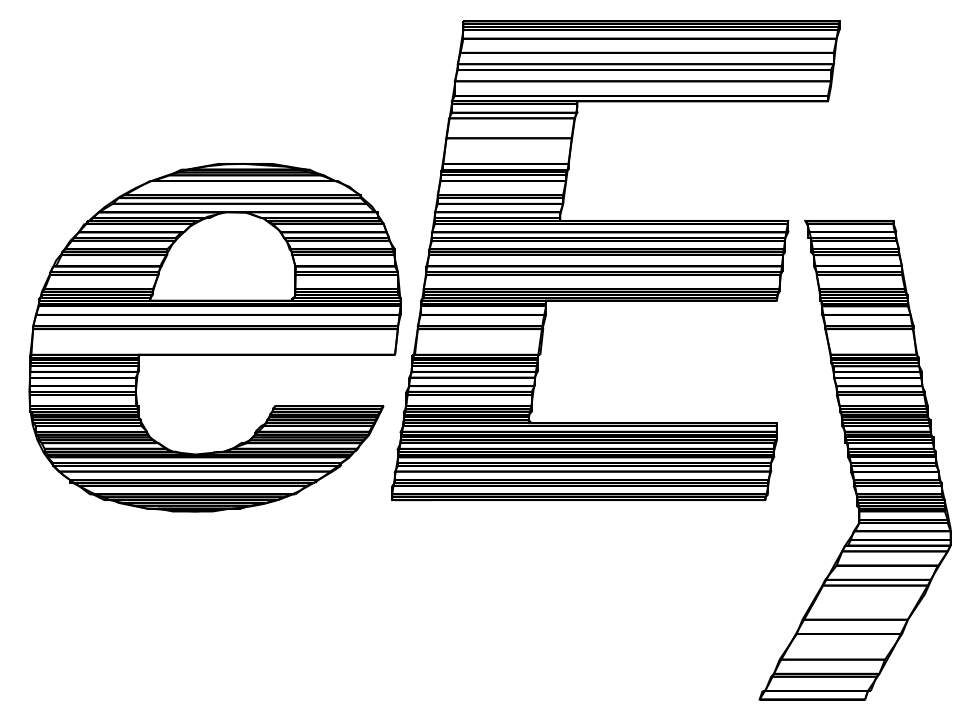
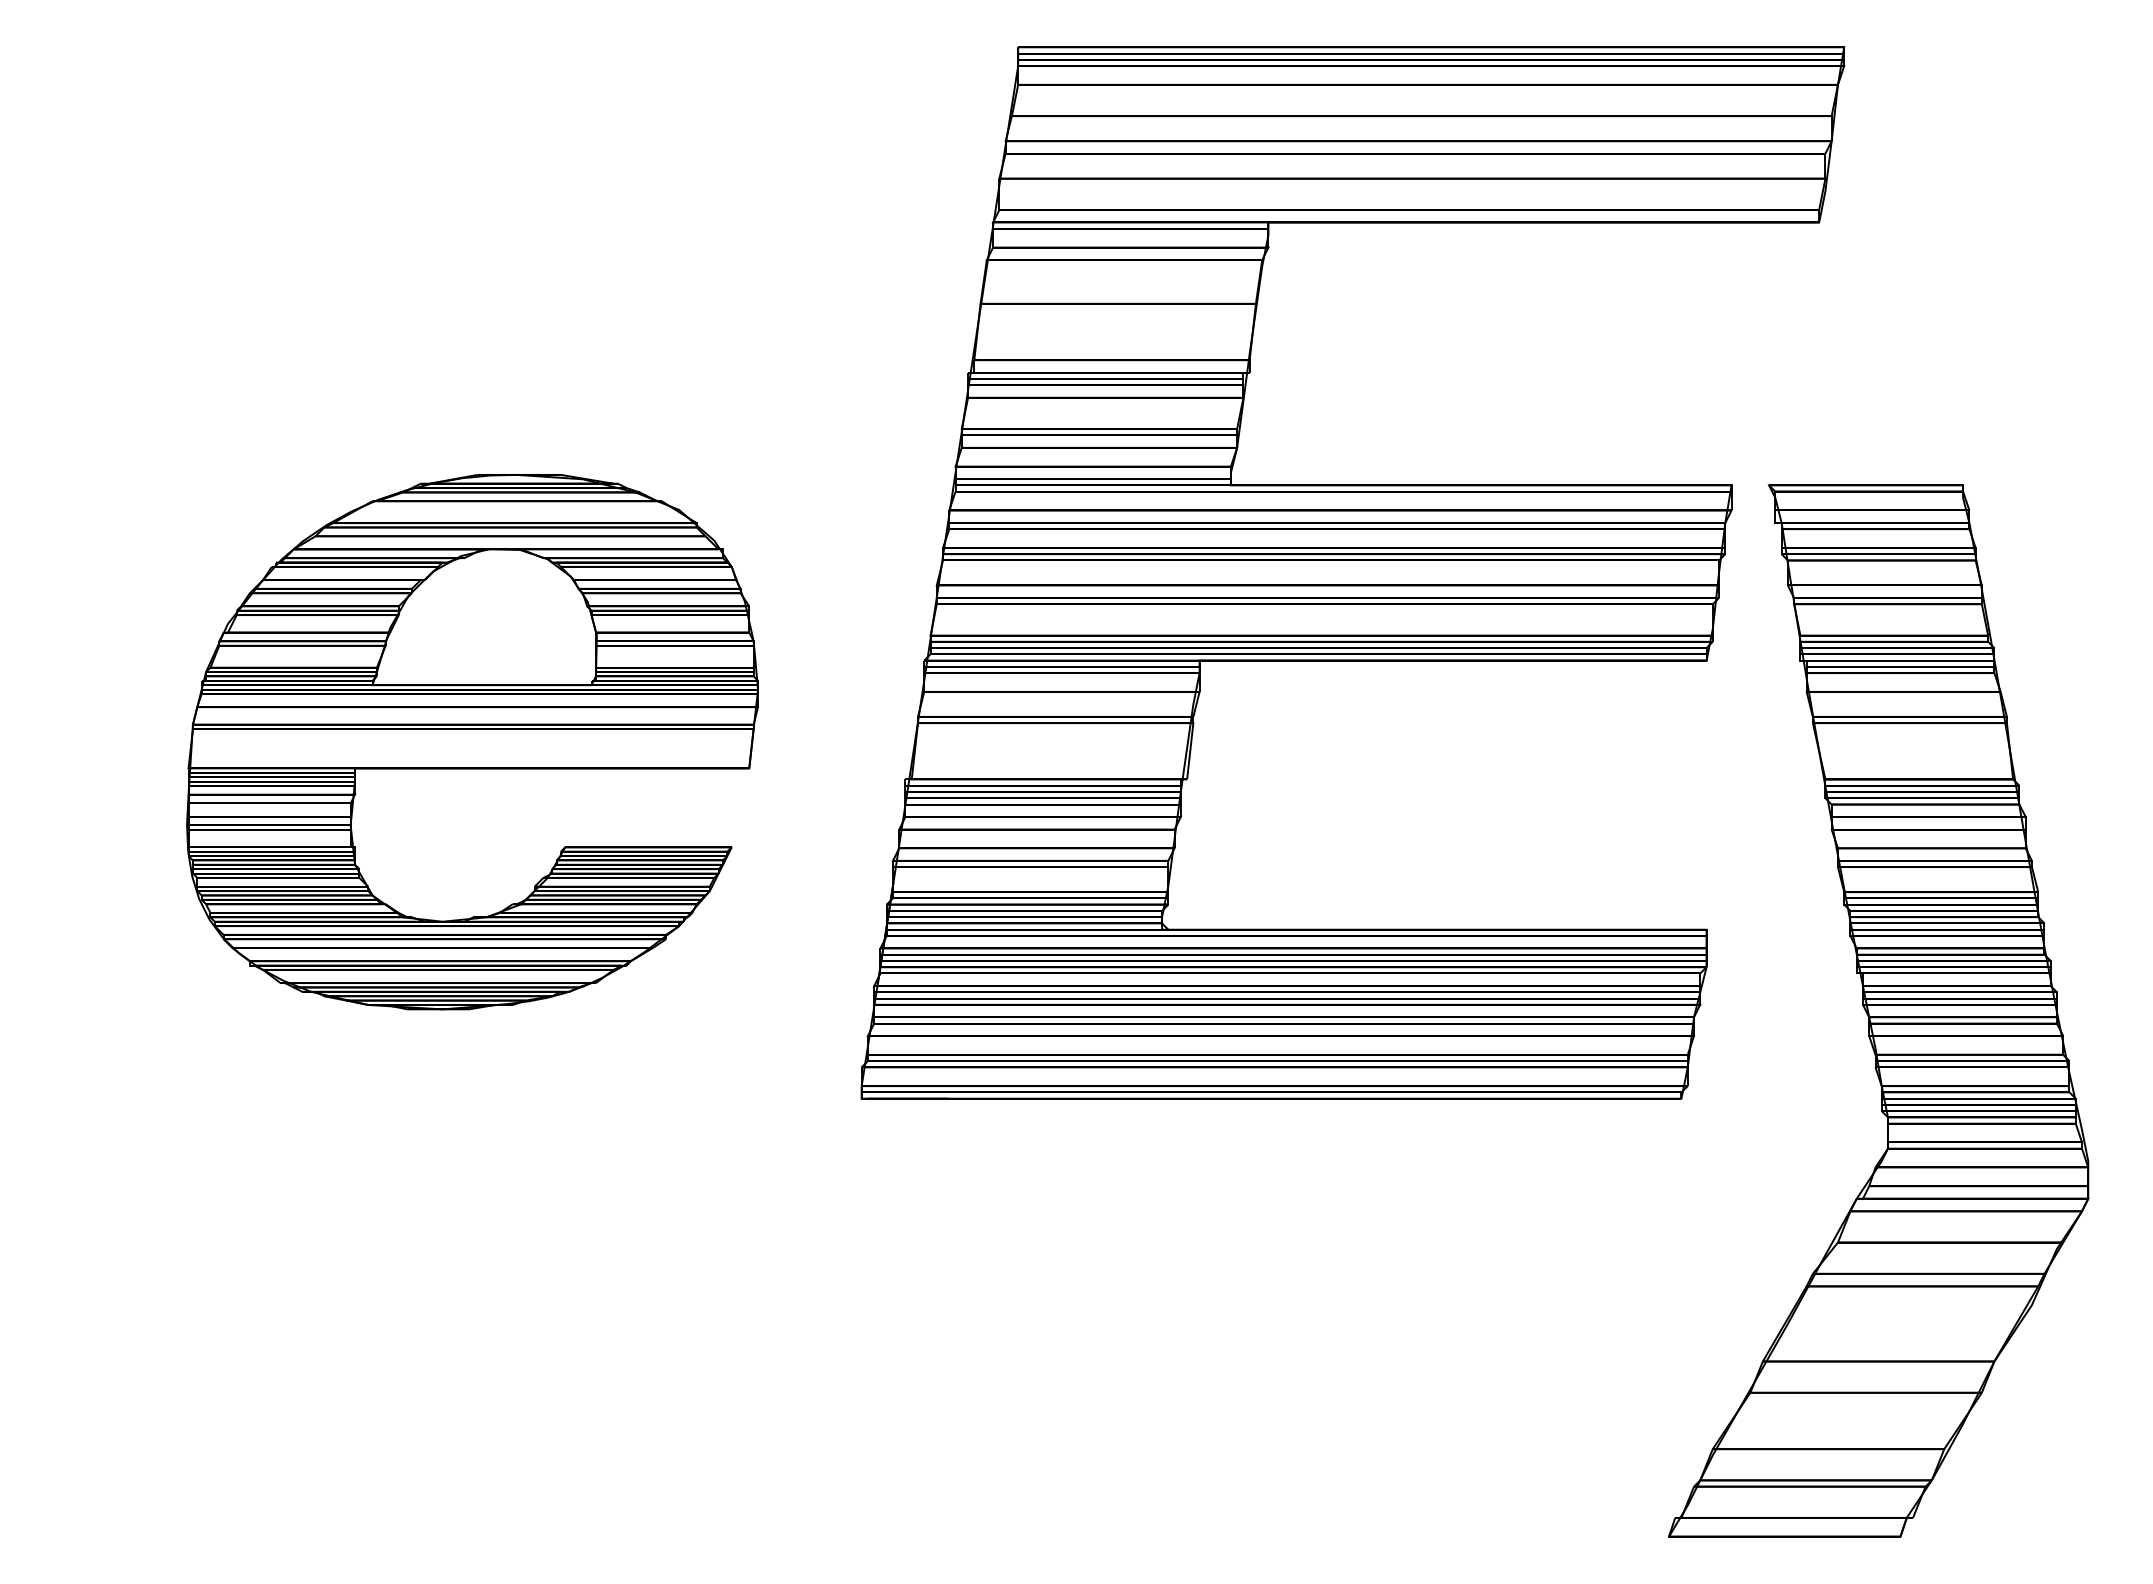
part: (214, 337) -> (471, 741), size x0.7

